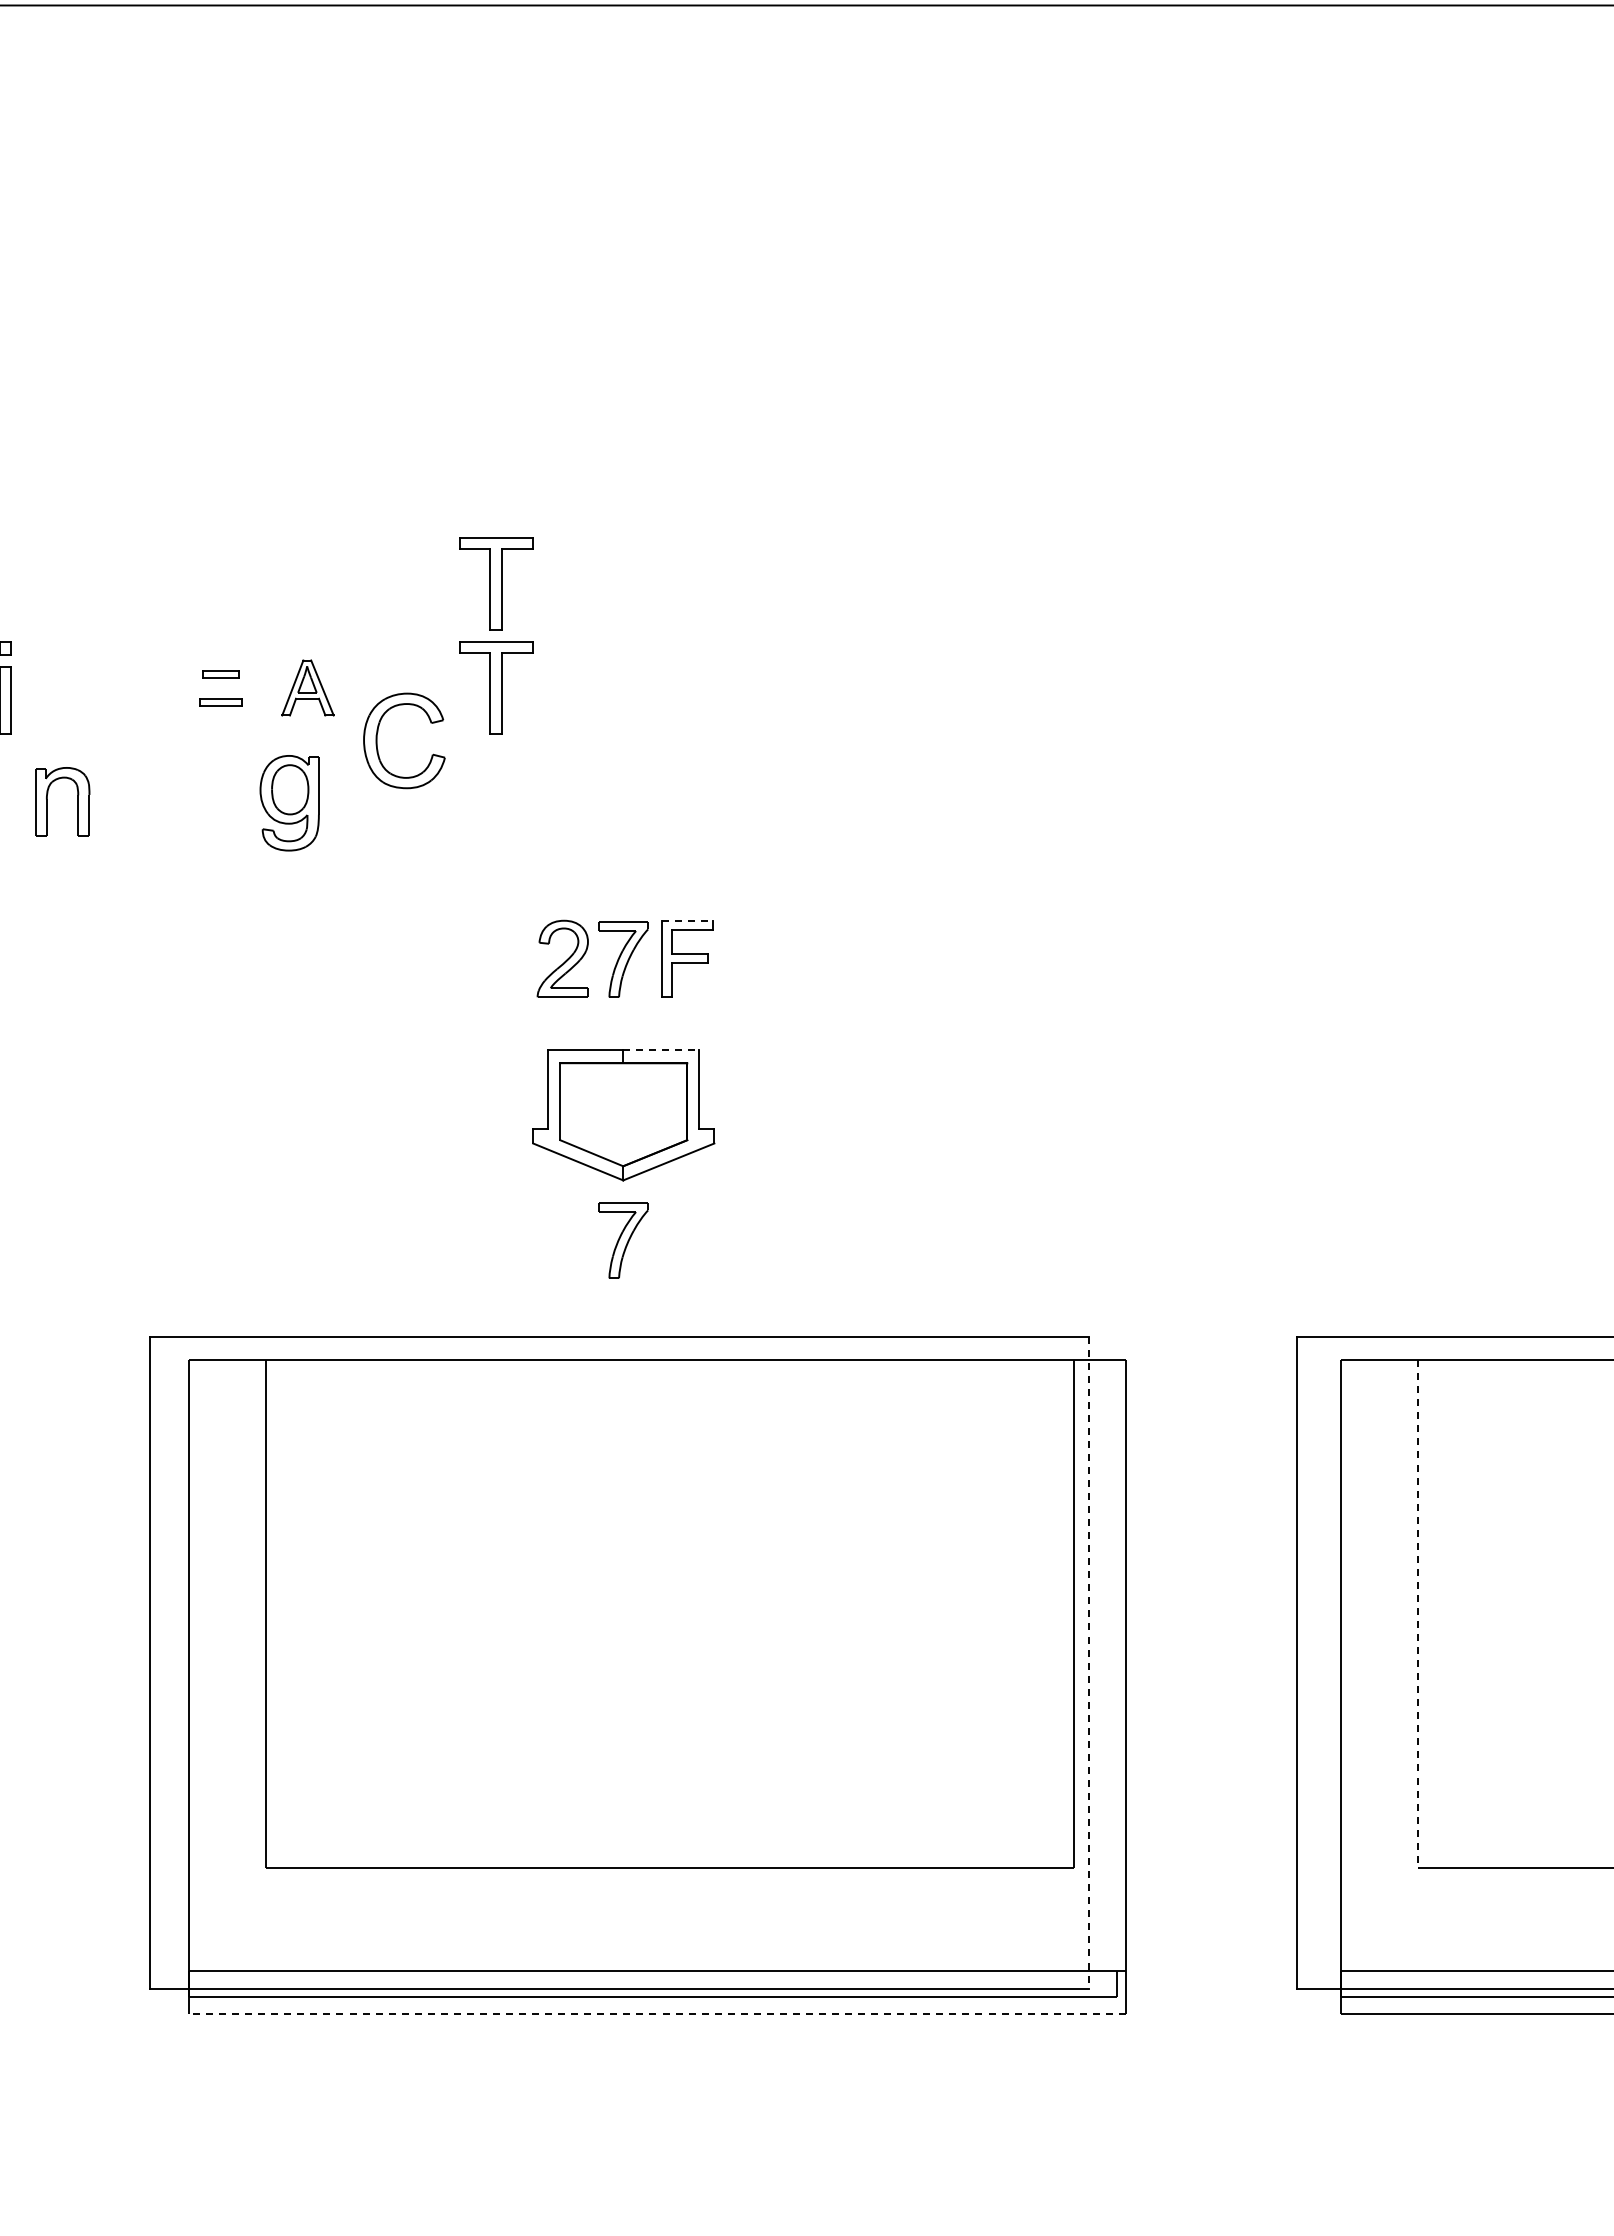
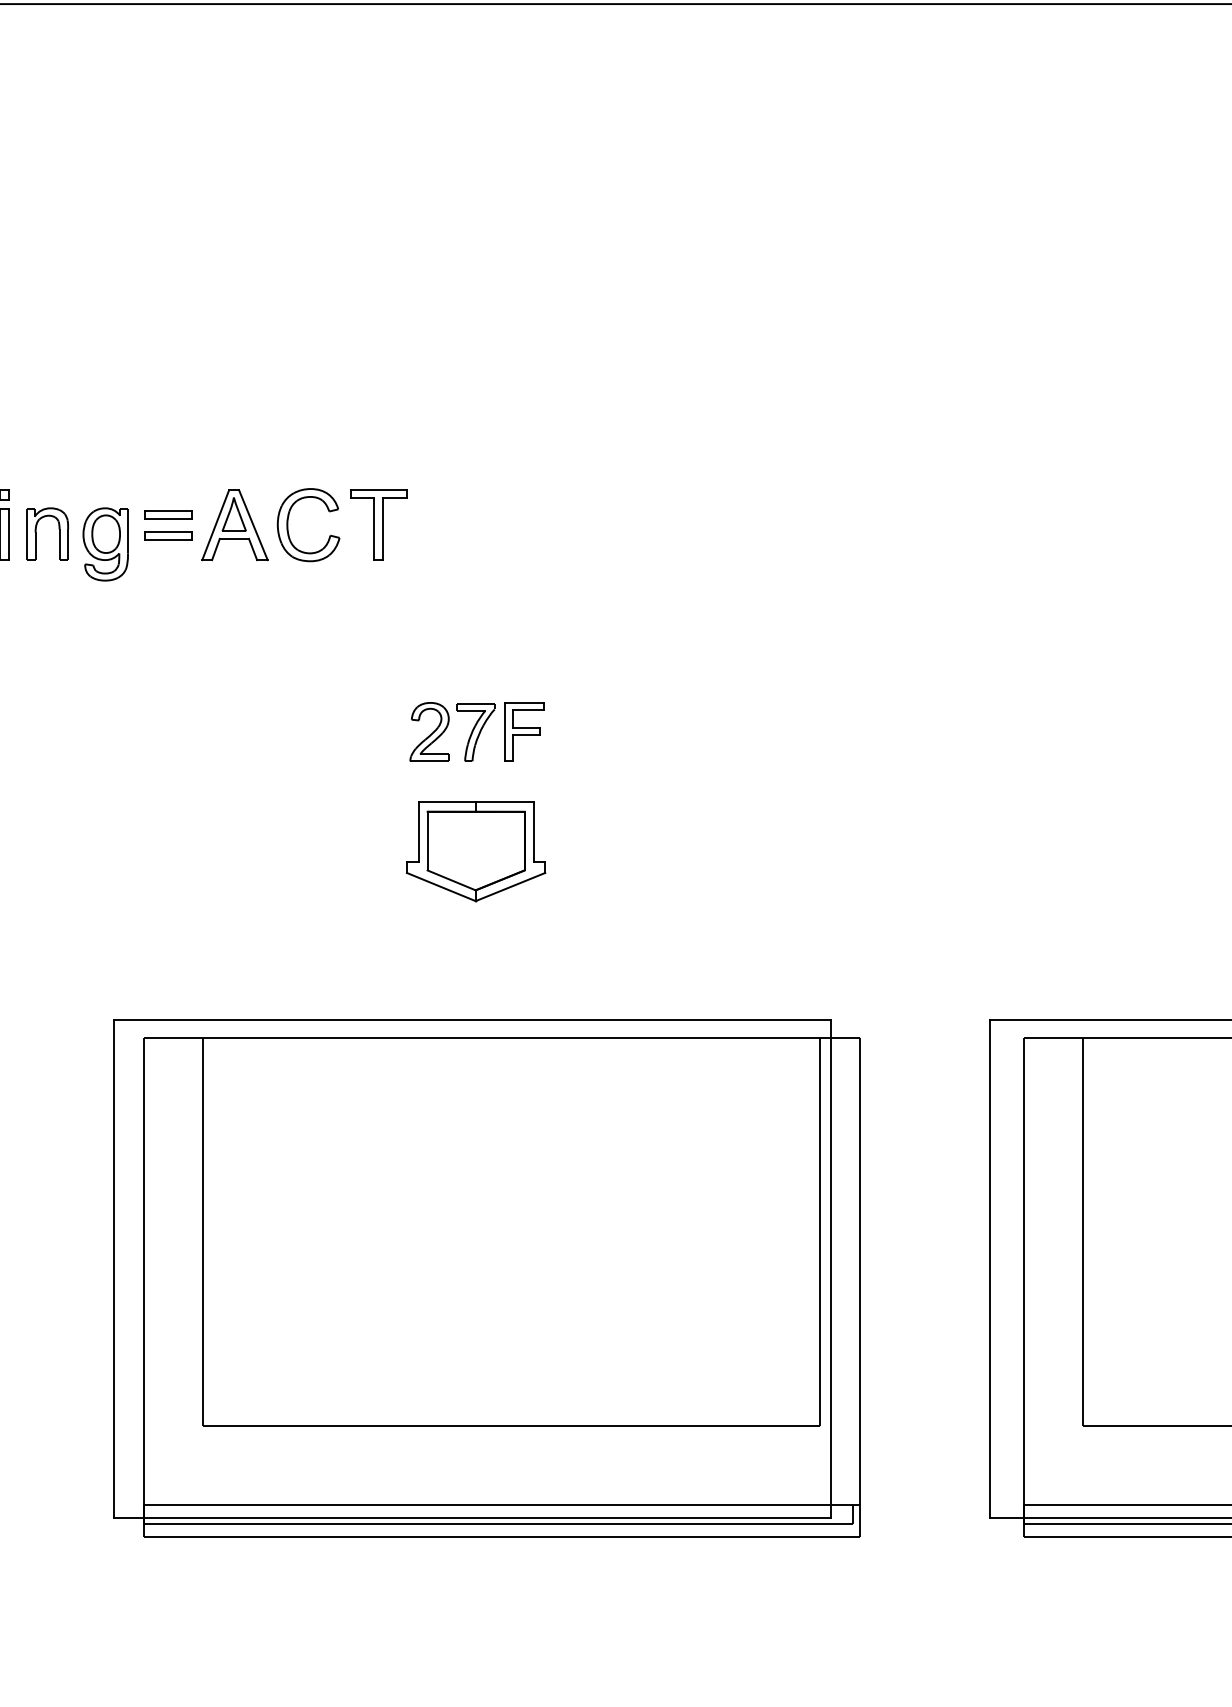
part: (496, 583) -> (378, 445), removed
part: (220, 674) -> (168, 514), size x1.67
part: (307, 687) -> (234, 524), size x1.67
part: (220, 702) -> (168, 536), size x1.43
part: (377, 740) -> (288, 524), moved
part: (47, 801) -> (36, 533), moved
part: (289, 803) -> (105, 544), moved
line: (687, 921) -> (524, 703), dashed -> solid
line: (661, 1050) -> (504, 801), dashed -> solid
part: (623, 1240) -> (475, 947), removed
line: (1418, 1613) -> (1082, 1231), dashed -> solid
line: (1089, 1663) -> (831, 1269), dashed -> solid
line: (657, 2013) -> (501, 1537), dashed -> solid

